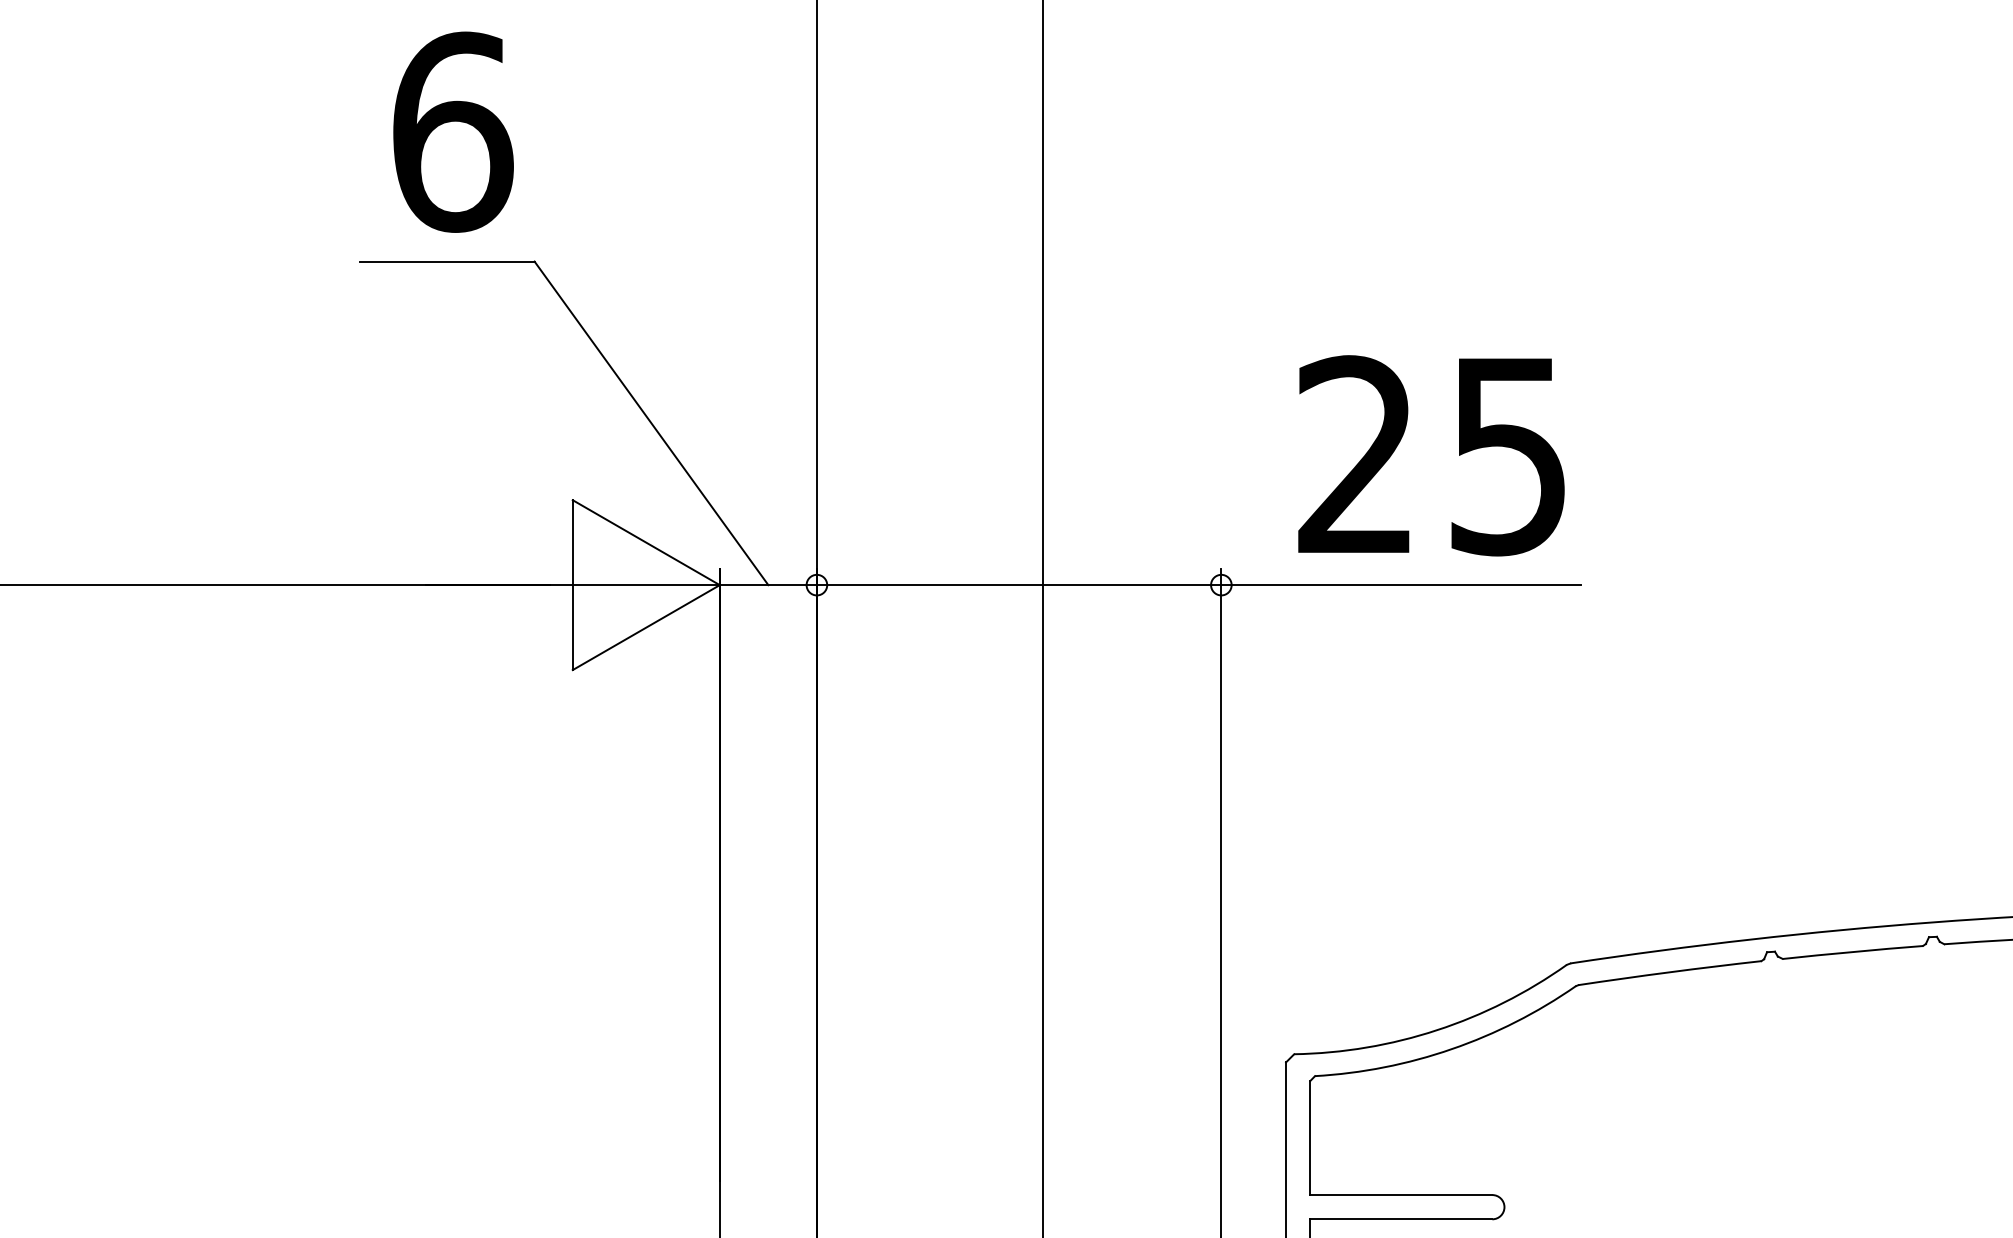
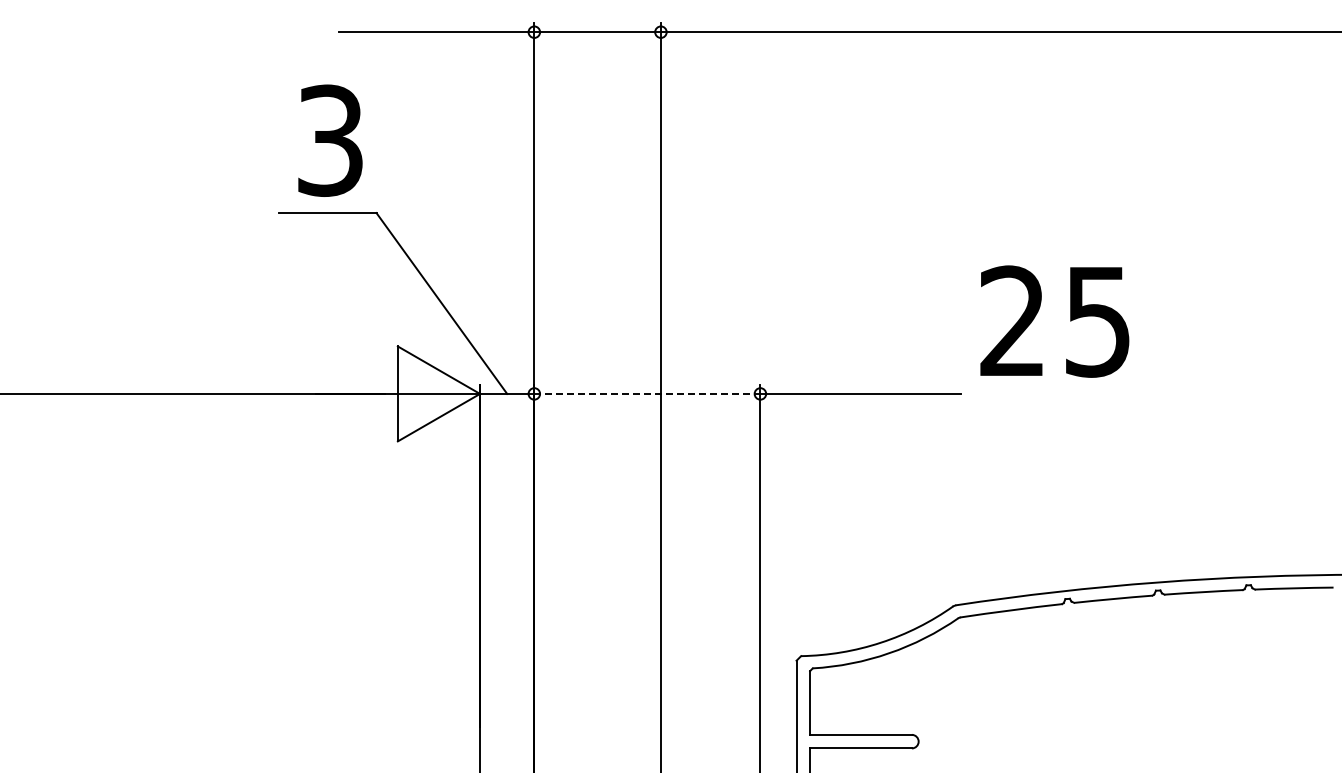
text: (452, 131) -> (330, 140), 6 -> 3
text: (1430, 455) -> (1054, 321), moved
line: (1019, 584) -> (647, 393), solid -> dashed

